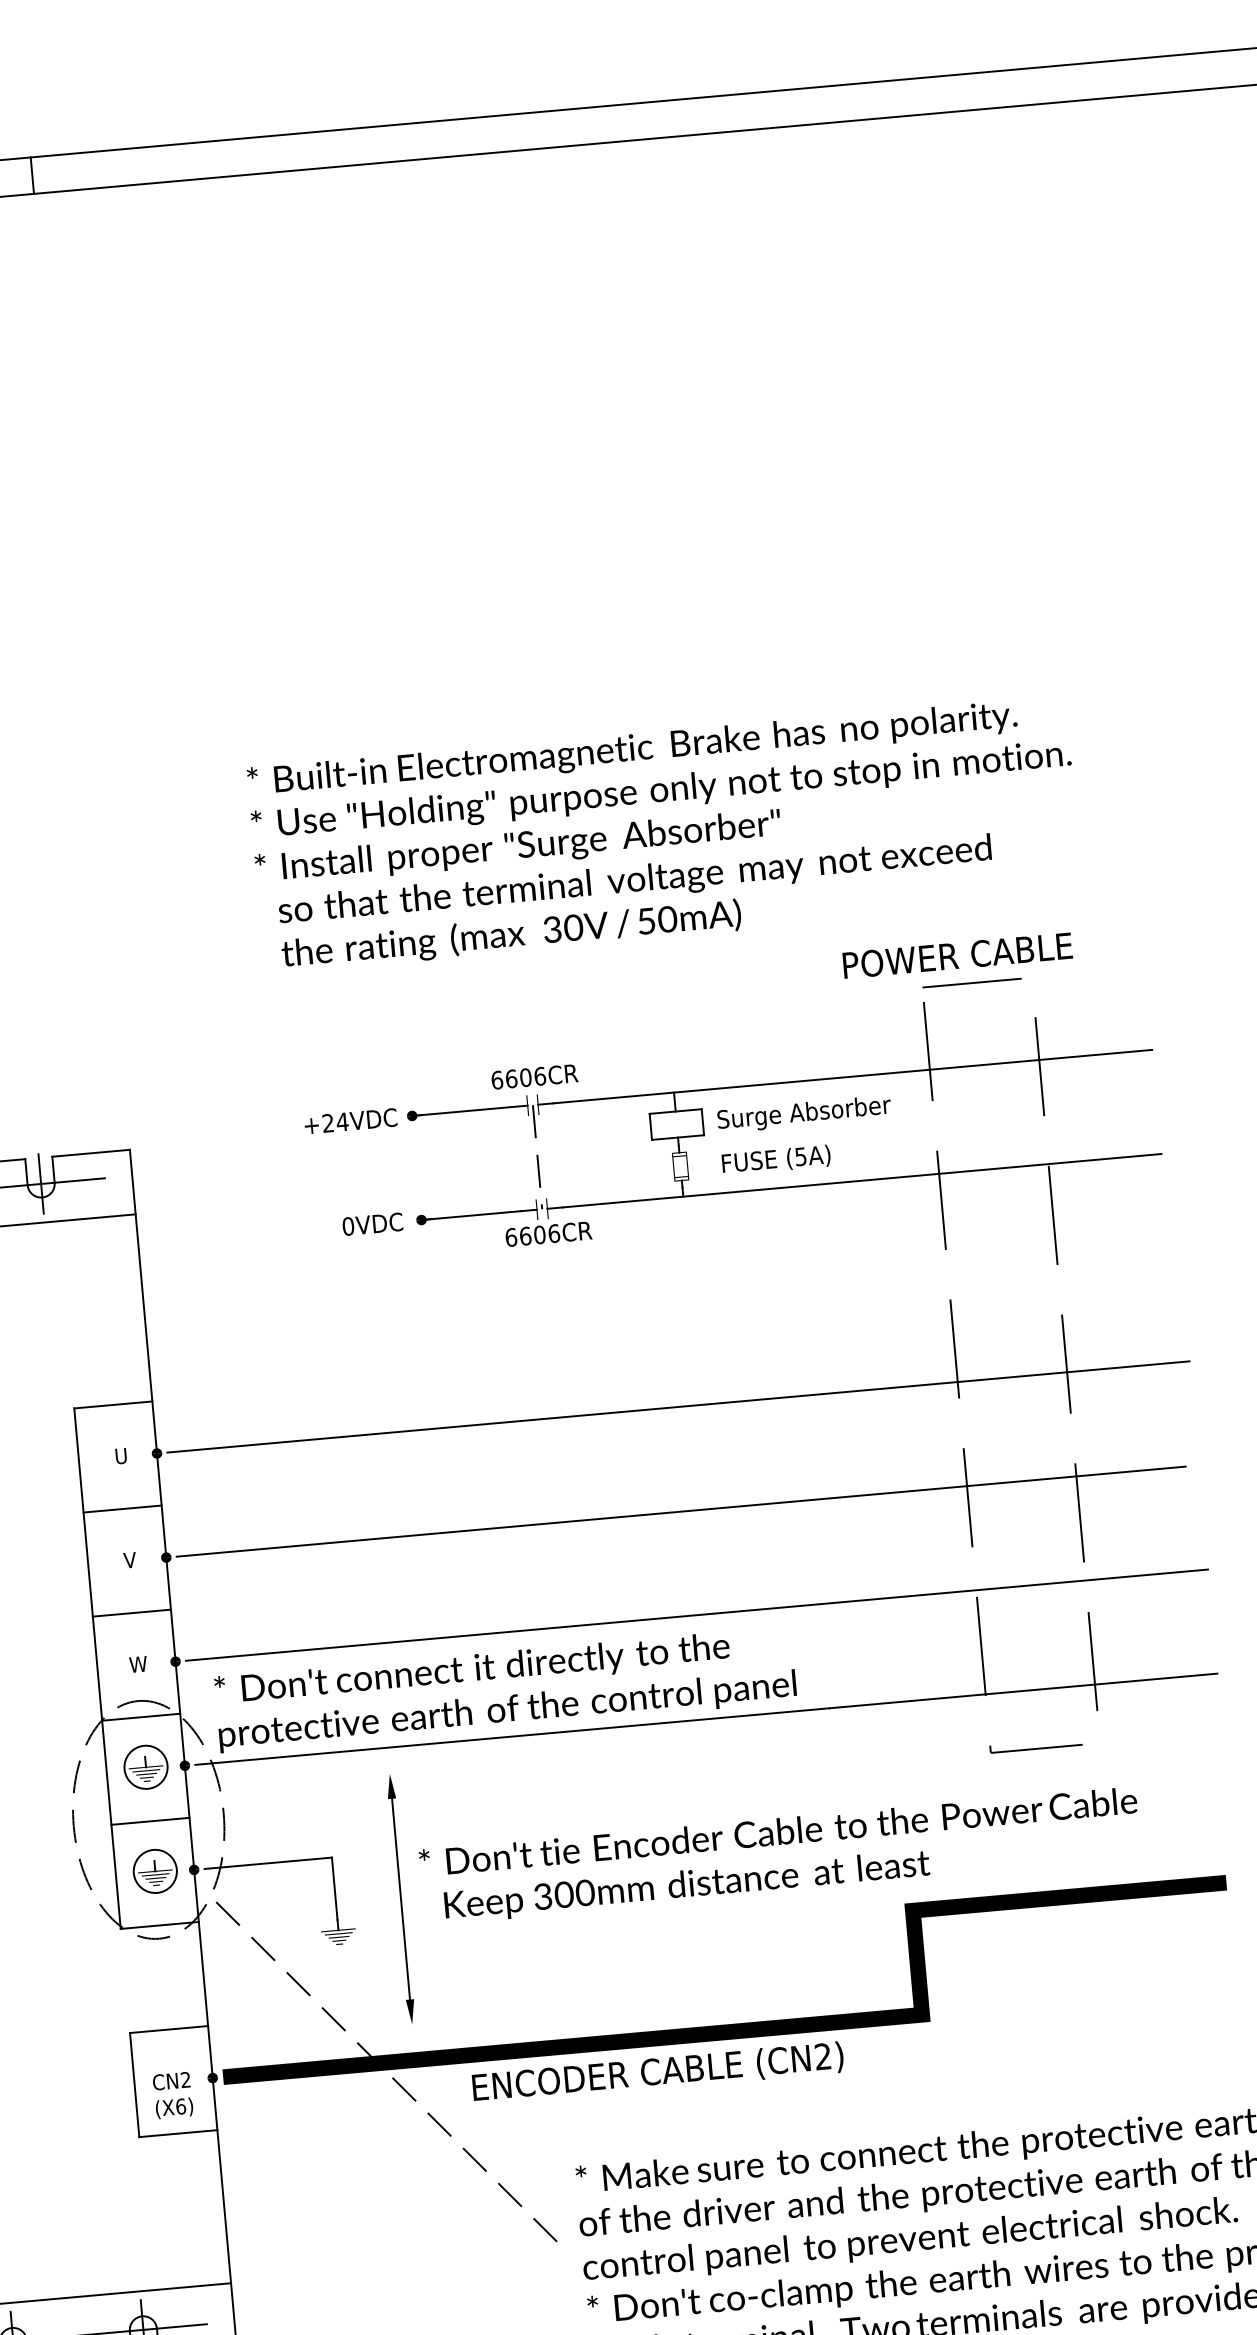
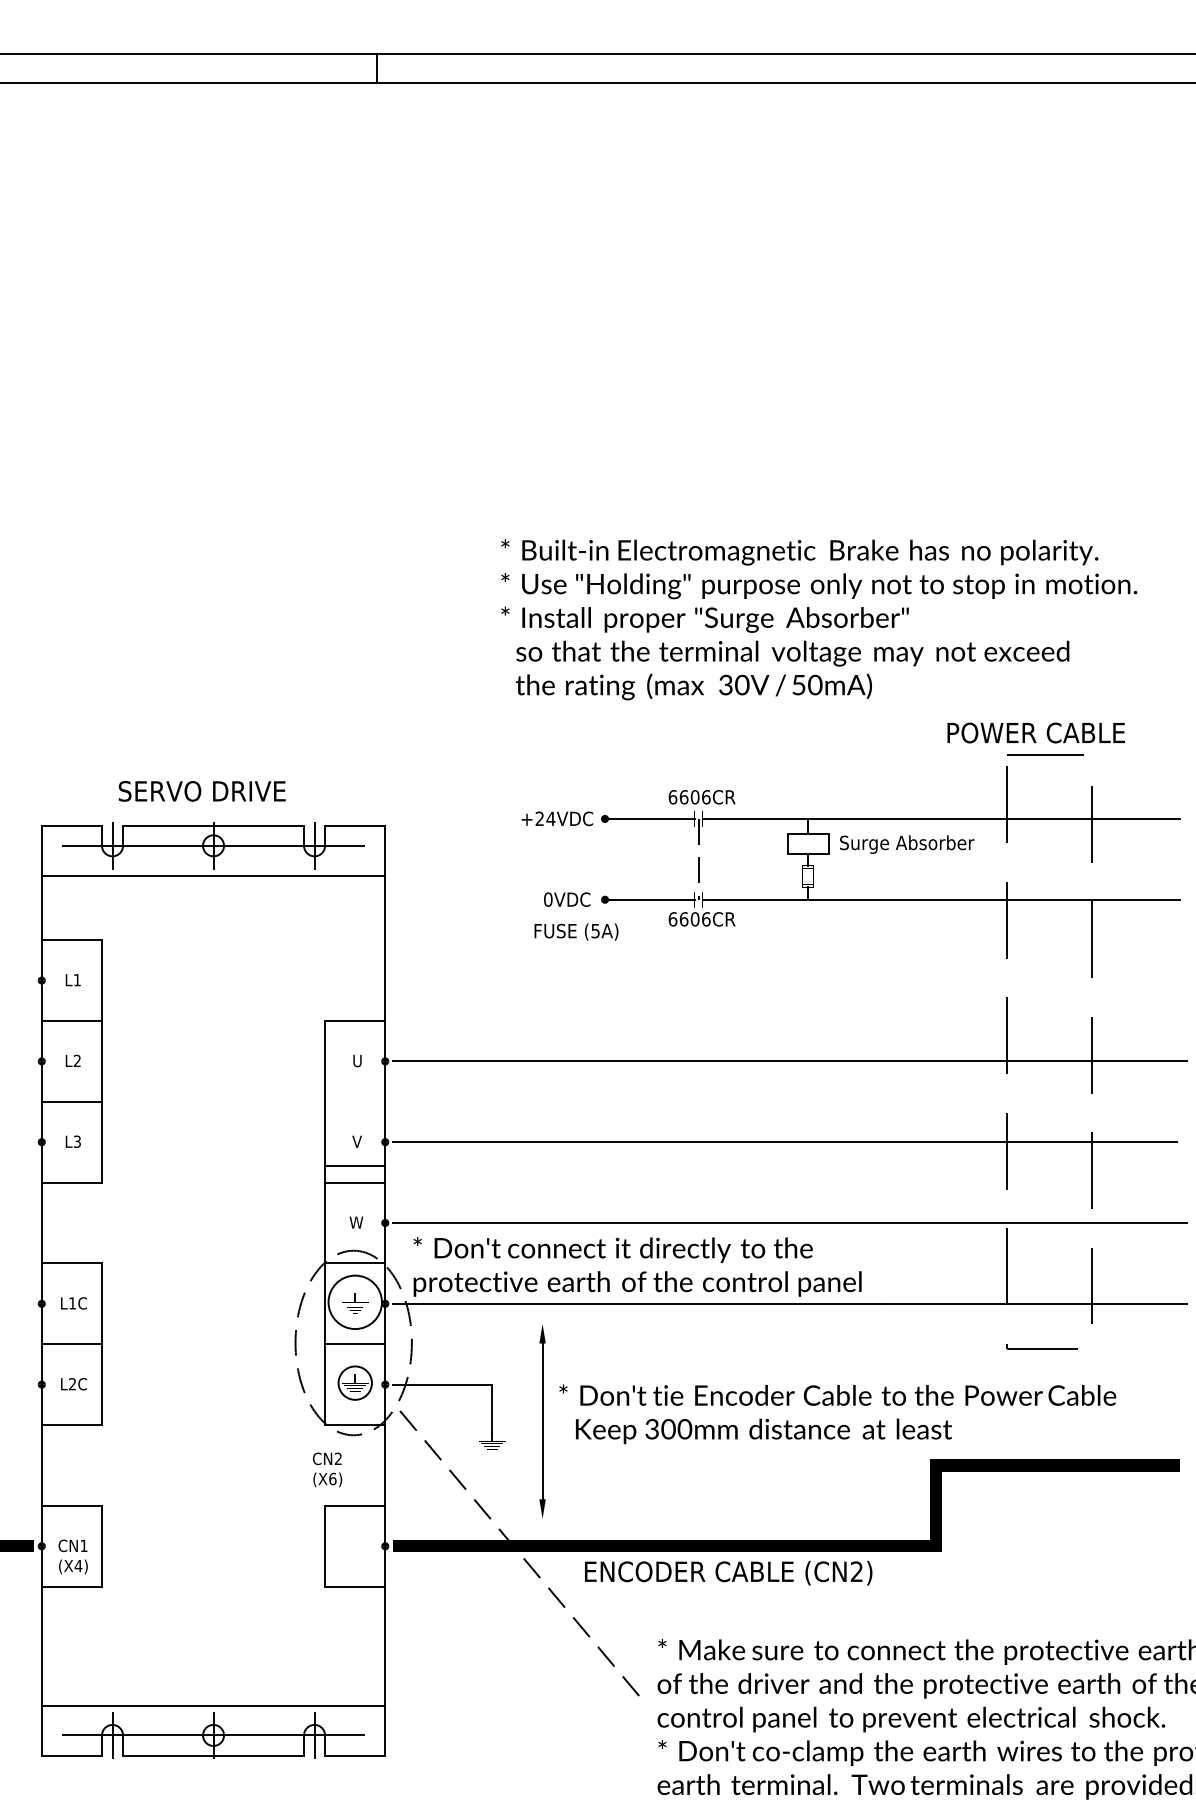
text: (776, 1159) -> (576, 931), moved
line: (121, 1508) -> (354, 1165), moved
circle: (145, 1767) -> (354, 1302), size x1.6
text: (173, 2094) -> (327, 1469), moved

